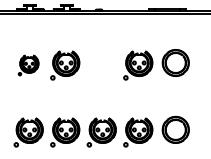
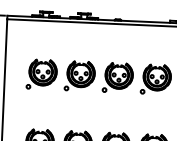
part: (28, 65) -> (41, 74), size x1.43
part: (101, 65) -> (117, 77), added

